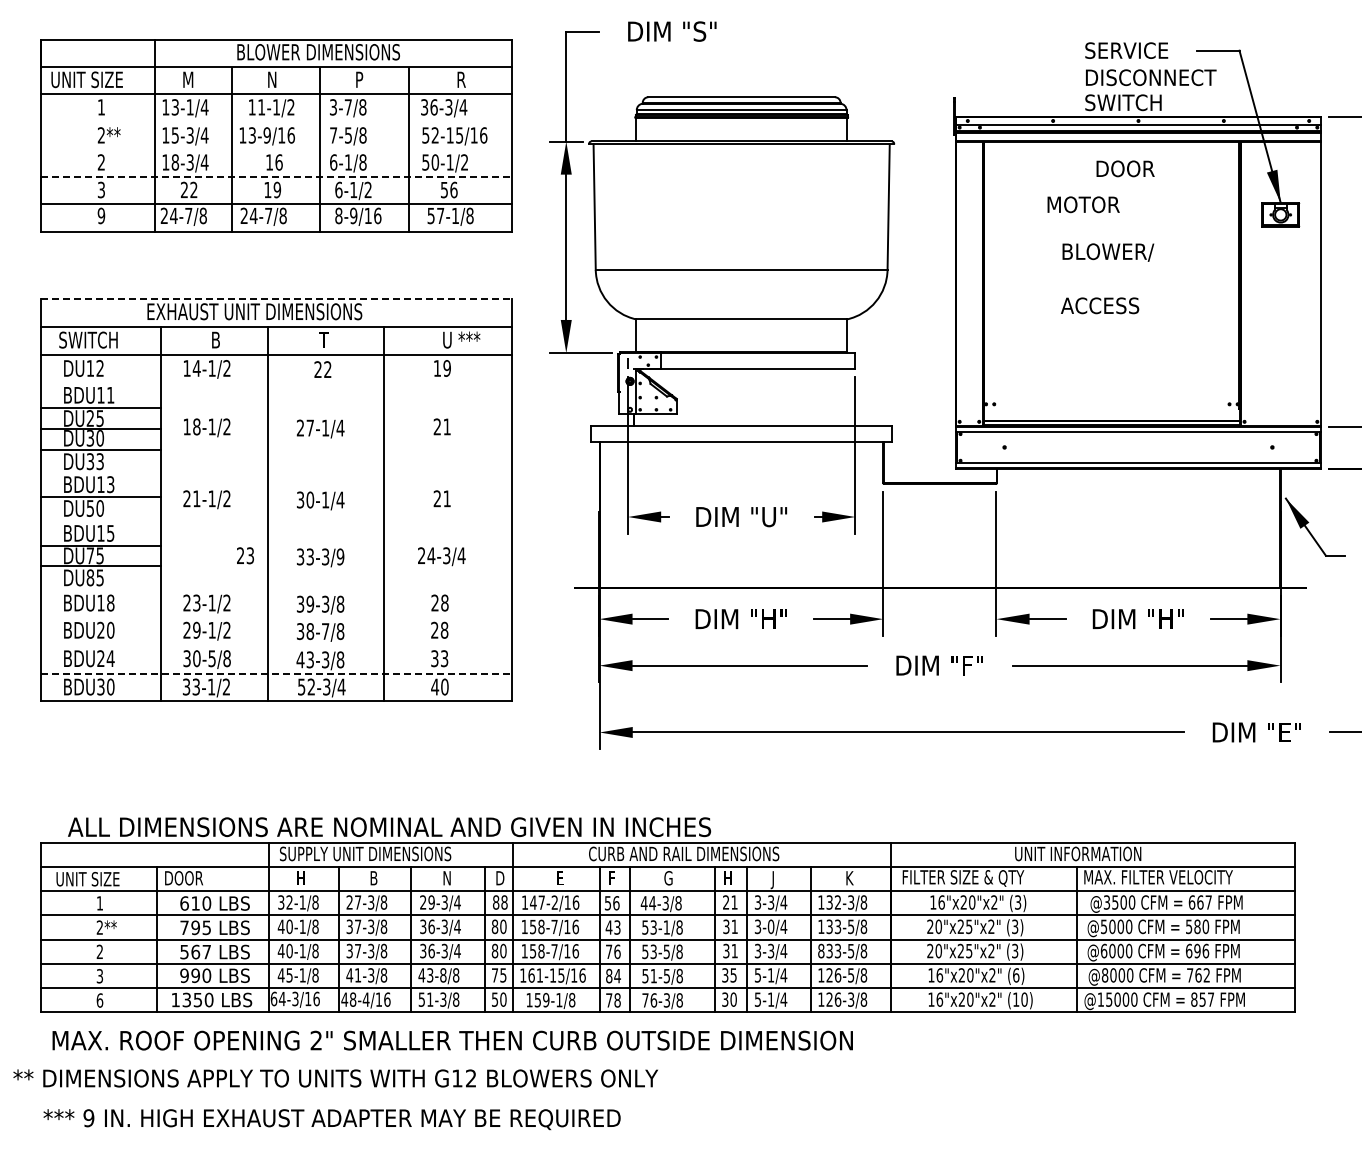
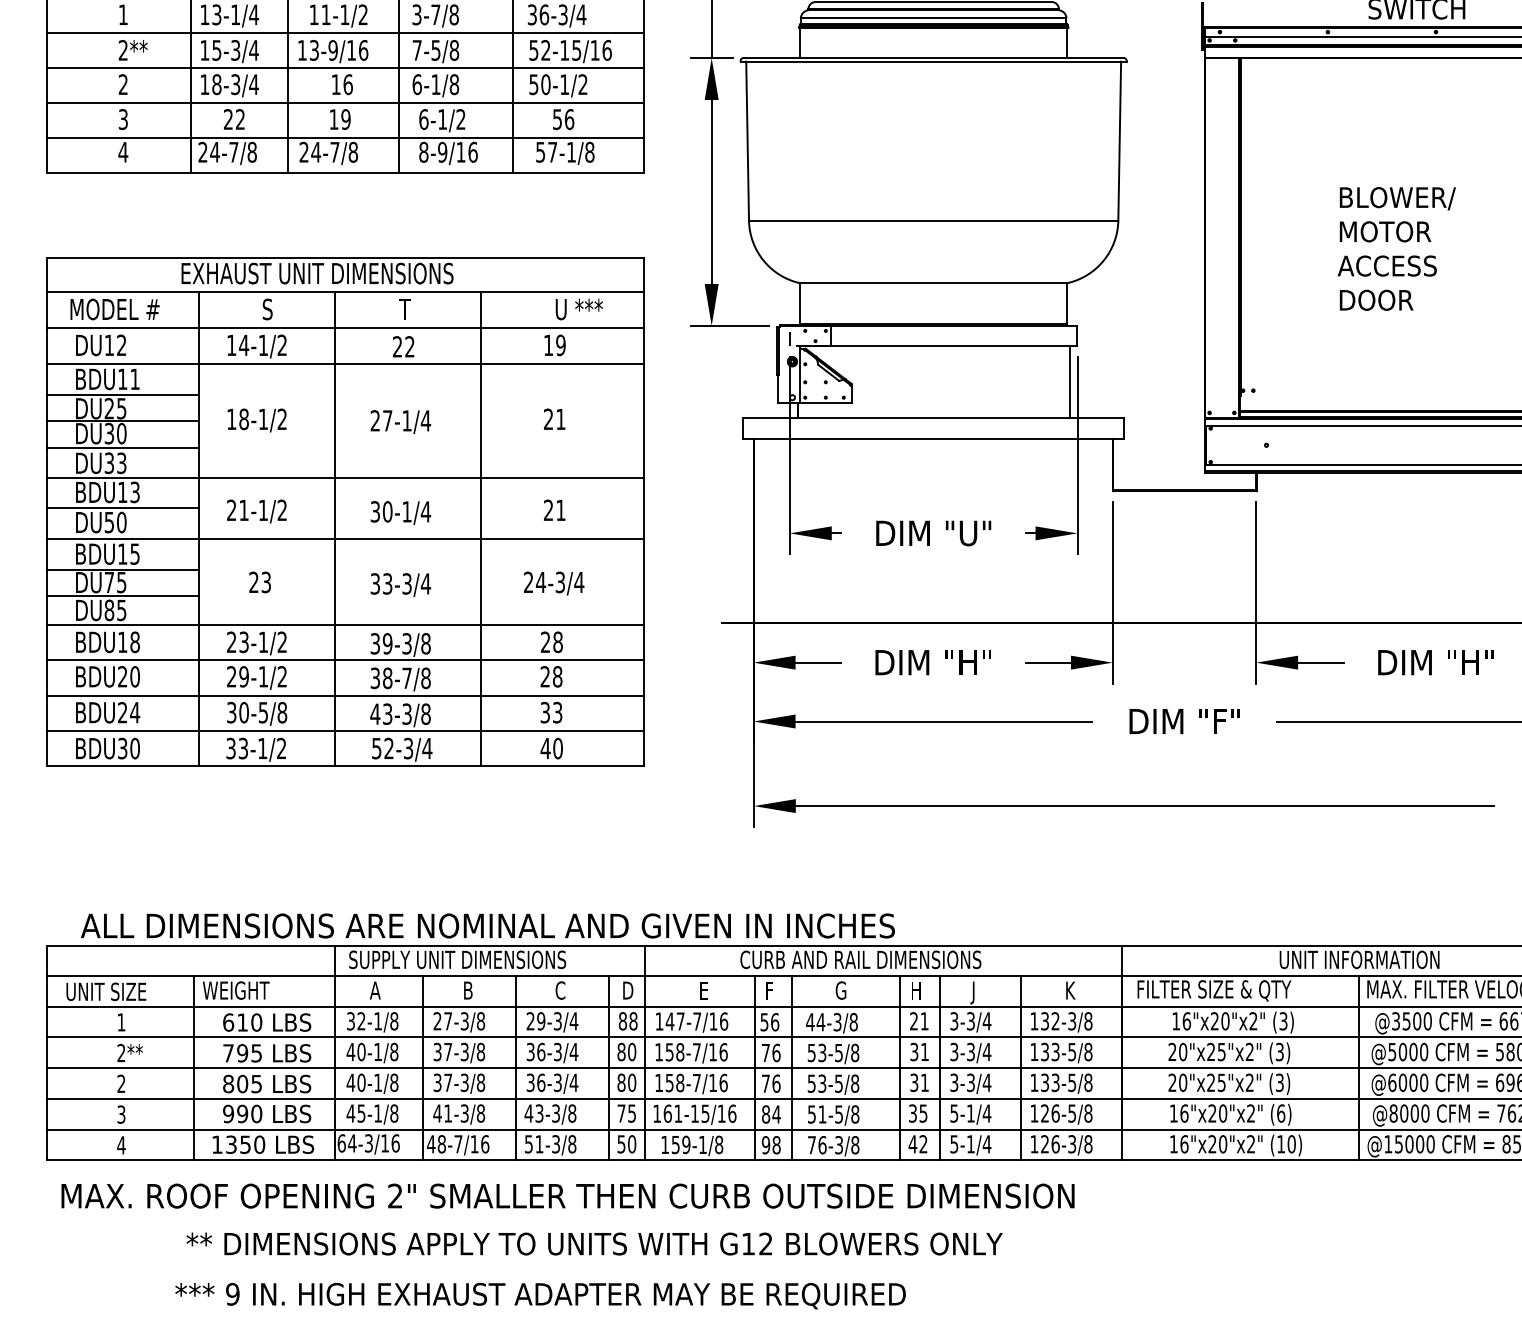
line: (276, 121) -> (344, 32), added
line: (276, 149) -> (344, 68), added
text: (1125, 168) -> (1376, 299), moved
line: (276, 176) -> (344, 102), dashed -> solid
text: (1083, 204) -> (1385, 231), moved
text: (101, 215) -> (123, 151), 9 -> 4
line: (276, 299) -> (344, 258), dashed -> solid
text: (94, 339) -> (114, 308), SWITCH -> MODEL #
text: (215, 339) -> (267, 308), B -> S
line: (276, 383) -> (344, 364), added
line: (849, 397) -> (1070, 382), added
line: (276, 473) -> (344, 478), added
line: (276, 521) -> (344, 539), added
text: (245, 555) -> (260, 582), moved
text: (340, 556) -> (425, 583), 33-3/9 -> 33-3/4
line: (276, 589) -> (344, 625), added
line: (276, 616) -> (344, 659), added
line: (276, 645) -> (344, 695), added
line: (276, 673) -> (344, 731), dashed -> solid
text: (190, 878) -> (236, 990), DOOR -> WEIGHT
text: (300, 878) -> (375, 990), H -> A
text: (446, 878) -> (560, 990), N -> C
text: (554, 902) -> (696, 1021), 147-2/16 -> 147-7/16
text: (770, 926) -> (970, 1051), 3-0/4 -> 3-3/4
text: (612, 927) -> (770, 1052), 43 -> 76
text: (666, 927) -> (838, 1052), 53-1/8 -> 53-5/8
text: (821, 950) -> (1034, 1082), 833-5/8 -> 133-5/8
text: (195, 951) -> (242, 1083), 567 -> 805
text: (443, 975) -> (556, 1113), 43-8/8 -> 43-3/8
text: (365, 999) -> (457, 1144), 48-4/16 -> 48-7/16
text: (728, 999) -> (917, 1144), 30 -> 42
text: (99, 1000) -> (120, 1145), 6 -> 4
text: (609, 1000) -> (766, 1145), 78 -> 98
text: (335, 1078) -> (594, 1244), moved
text: (331, 1119) -> (539, 1295), moved

